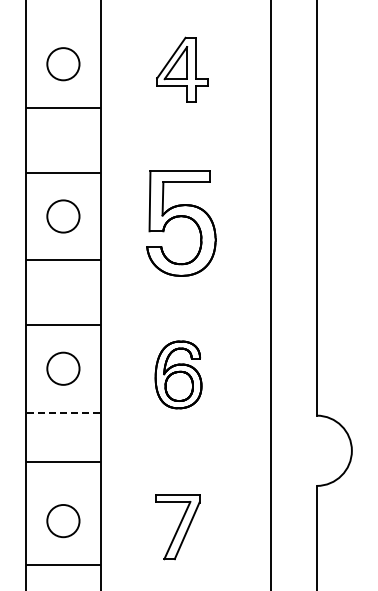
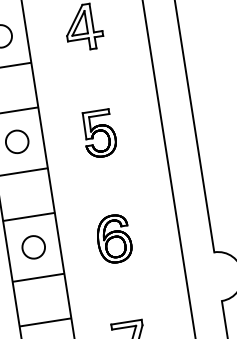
part: (181, 222) -> (99, 133), size x0.62
line: (63, 412) -> (38, 277), dashed -> solid
line: (63, 462) -> (45, 322), moved

